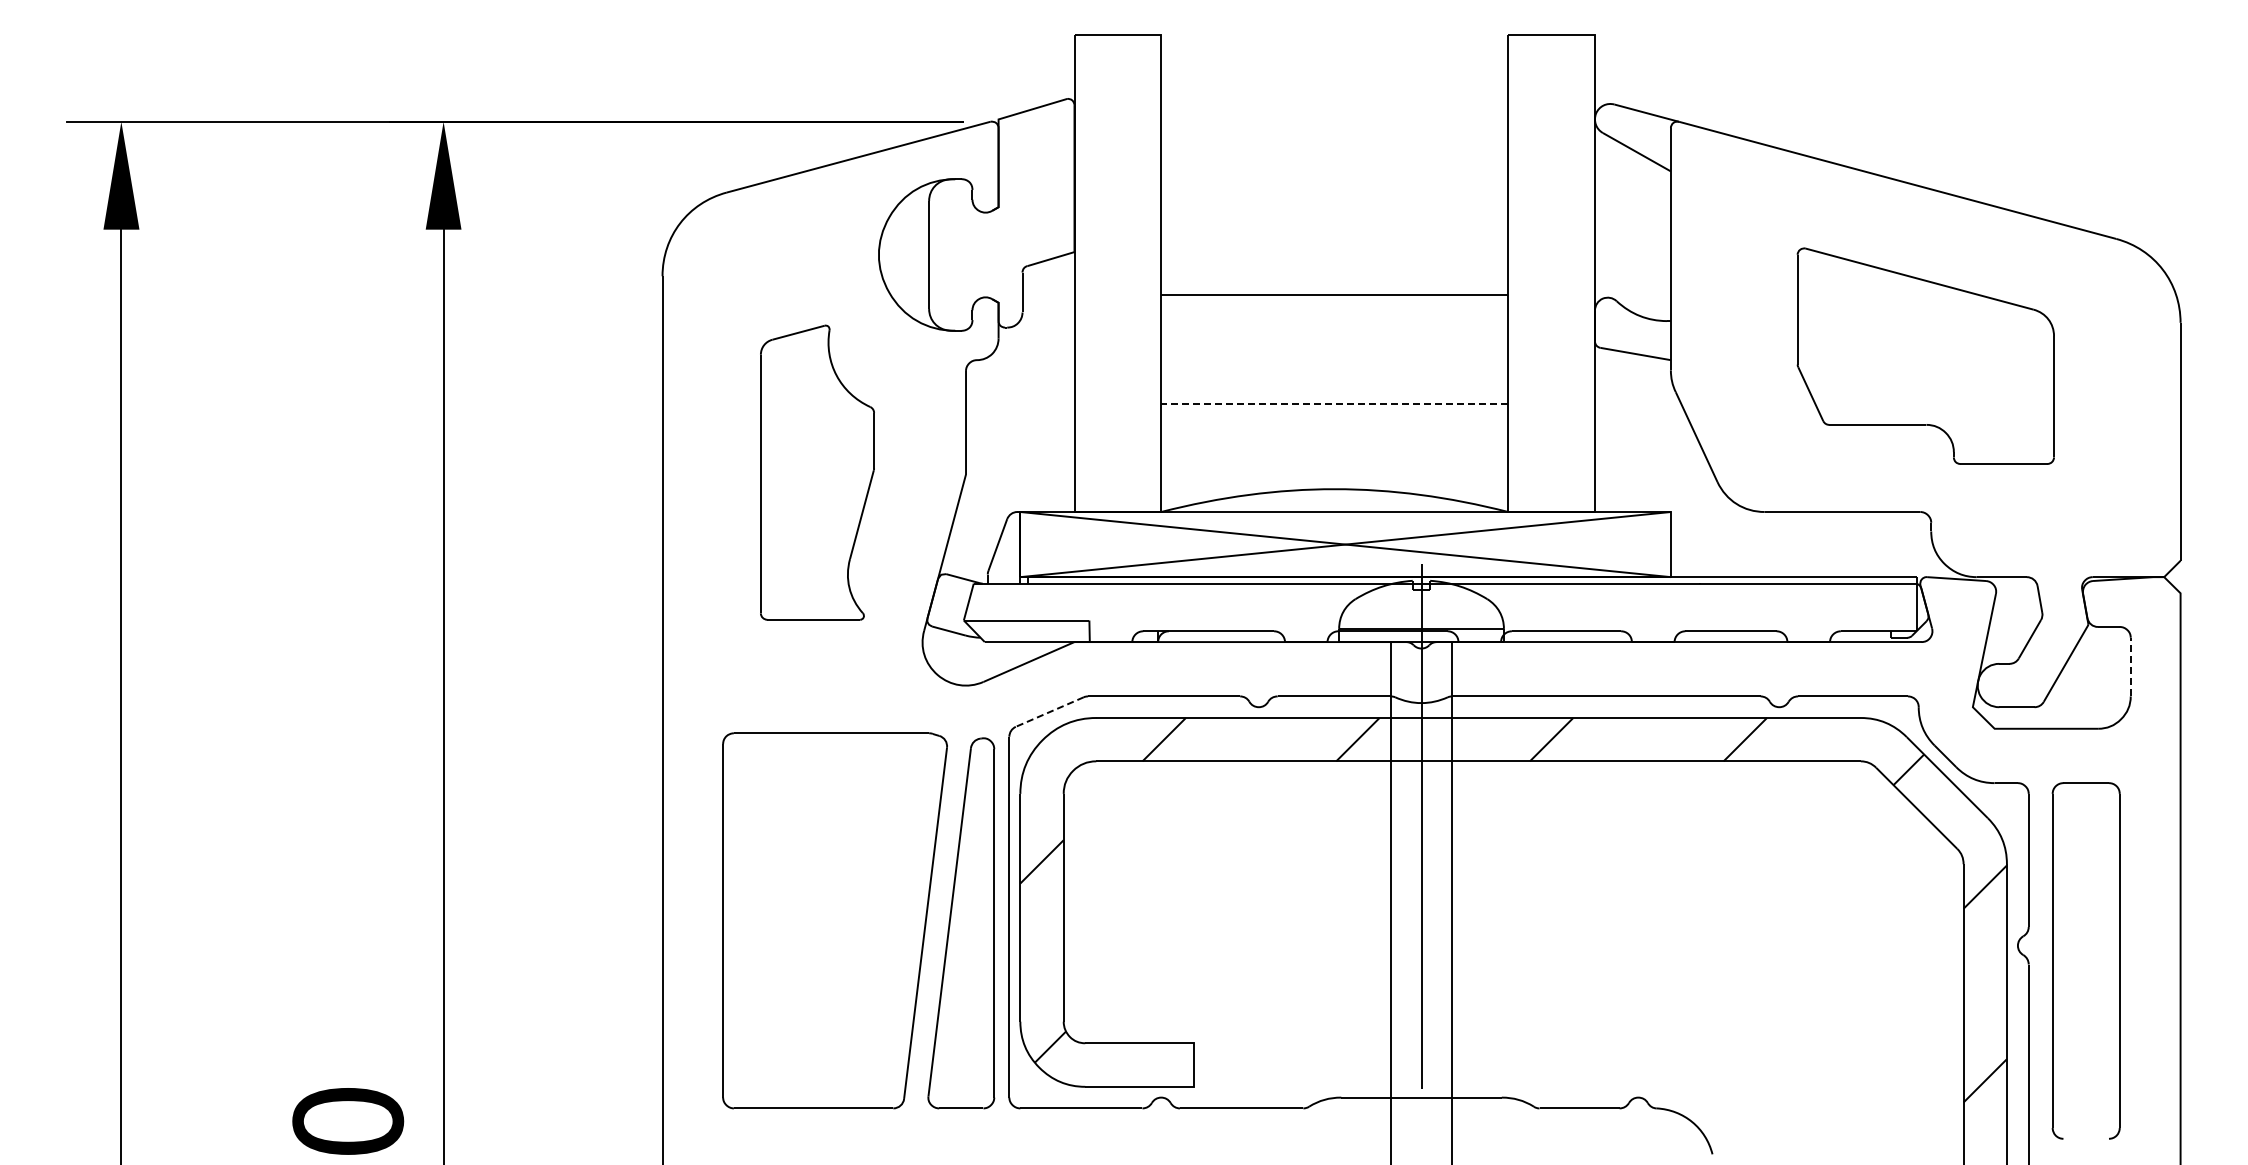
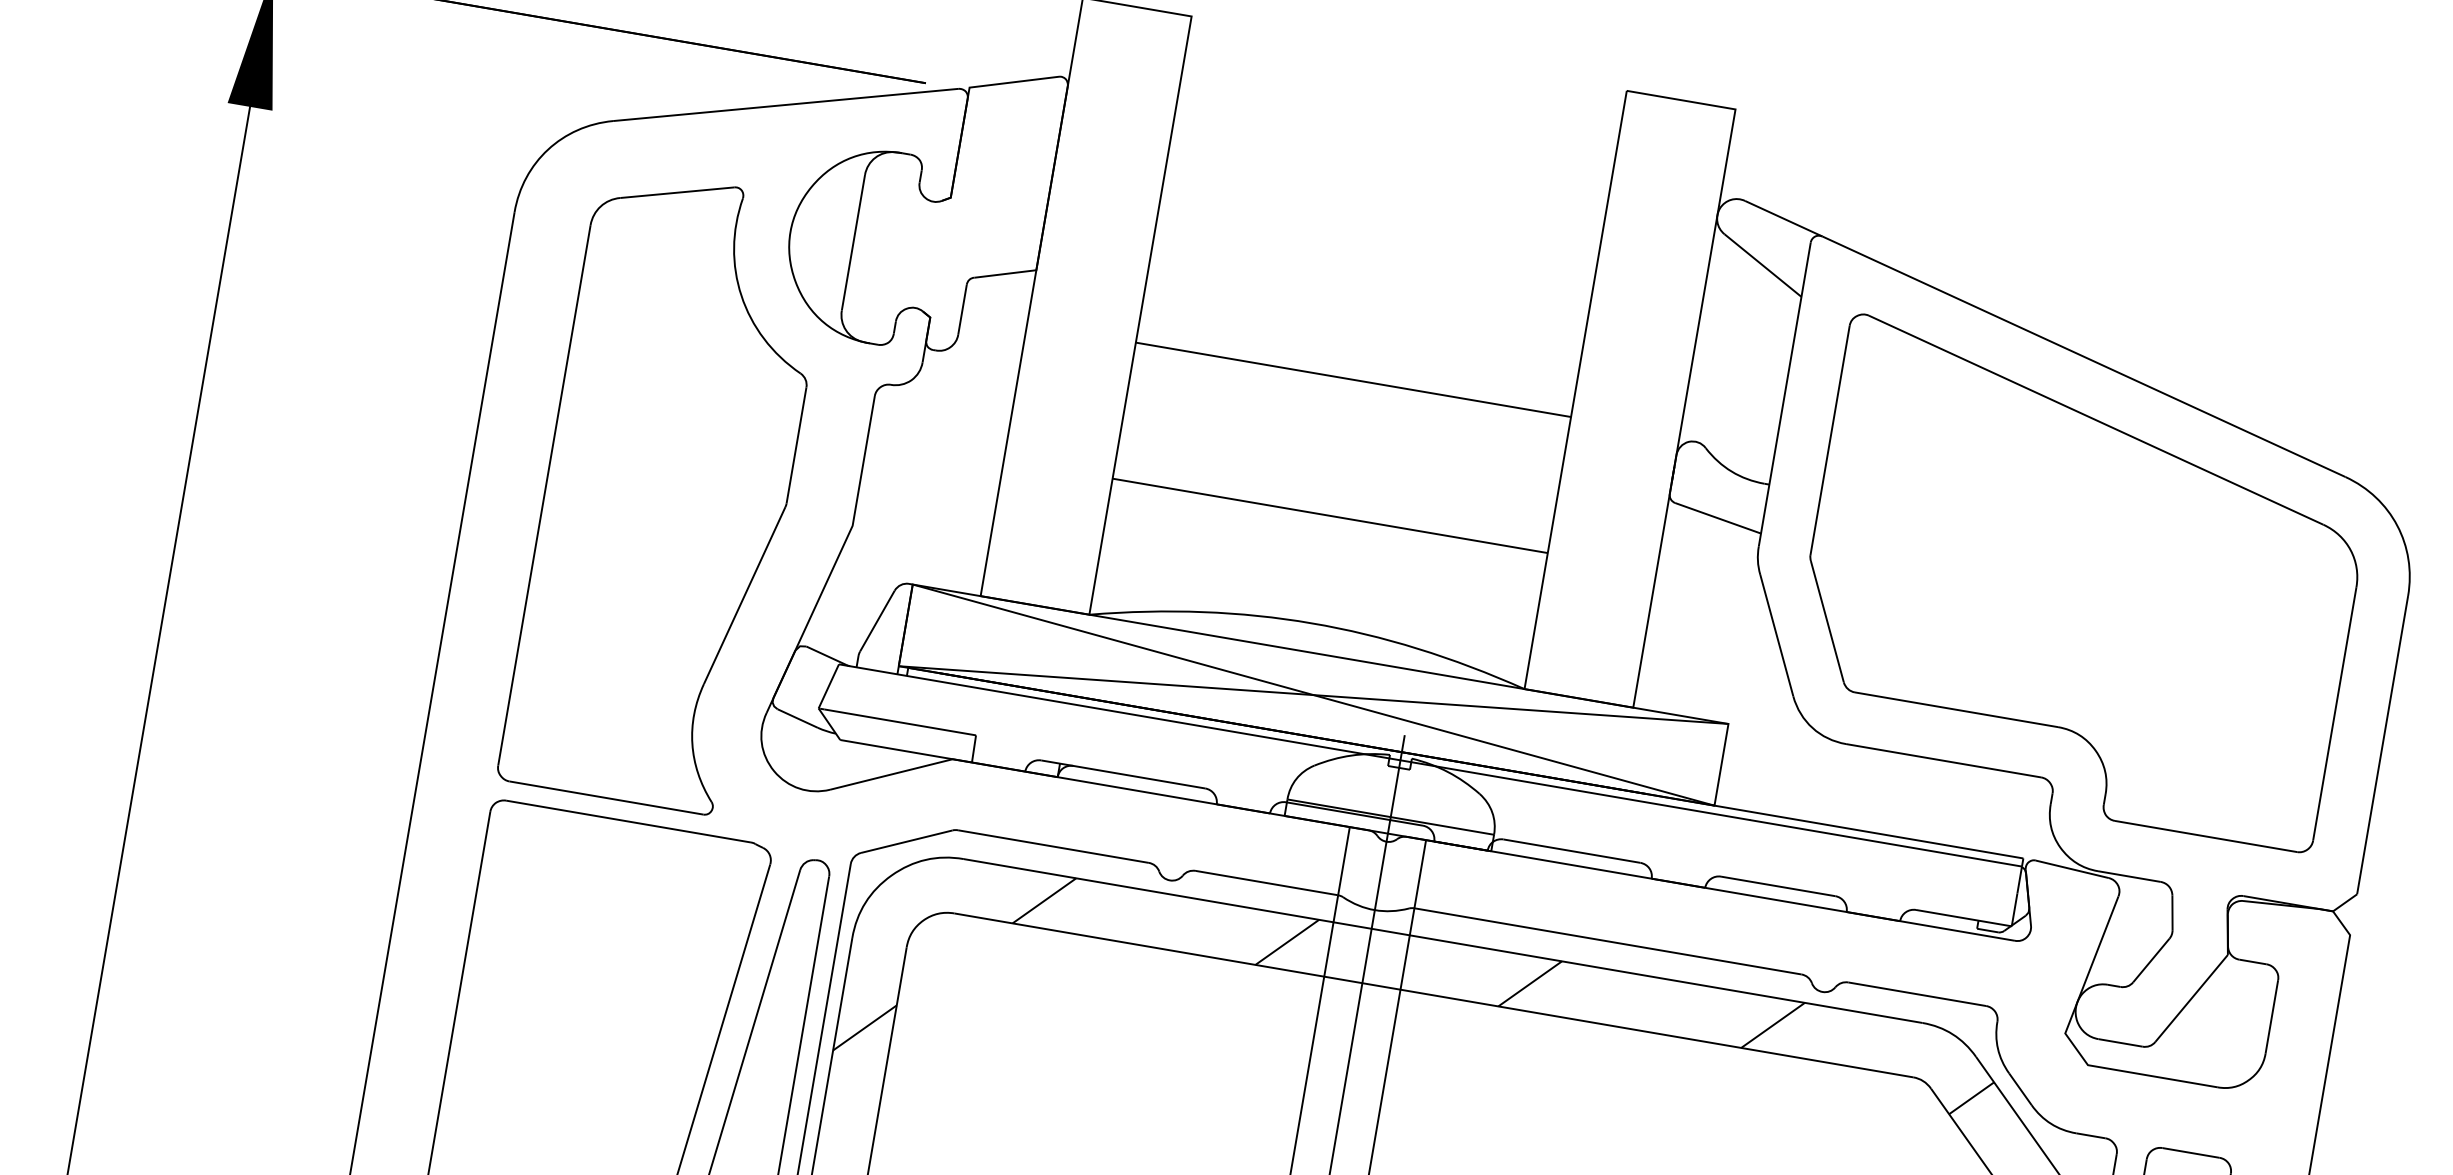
part: (1925, 355) -> (2081, 582), size x1.67
line: (1334, 403) -> (1329, 515), dashed -> solid
part: (817, 472) -> (666, 491), size x1.67
line: (2130, 666) -> (2271, 1016), dashed -> solid
line: (1049, 712) -> (906, 842), dashed -> solid

